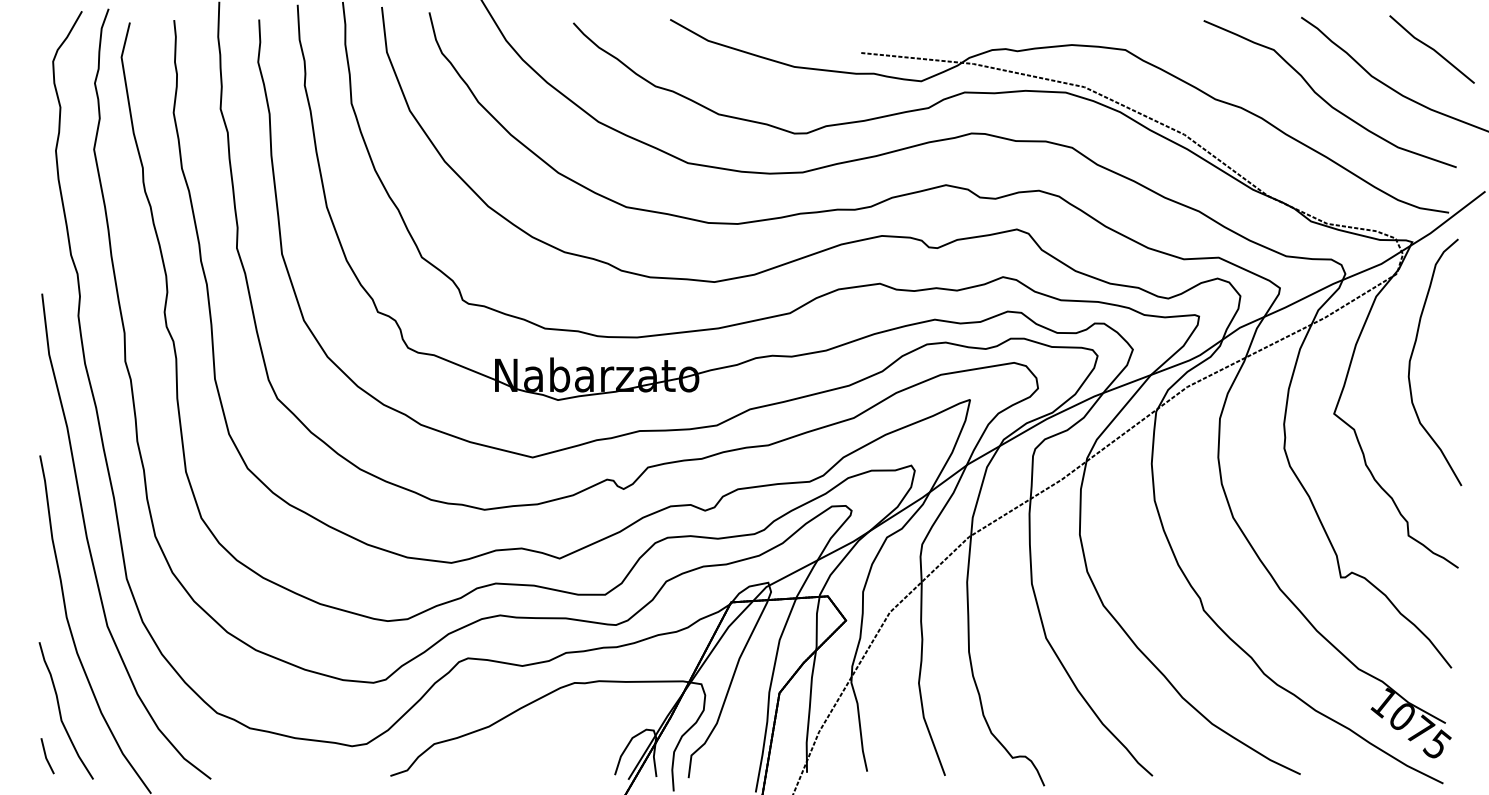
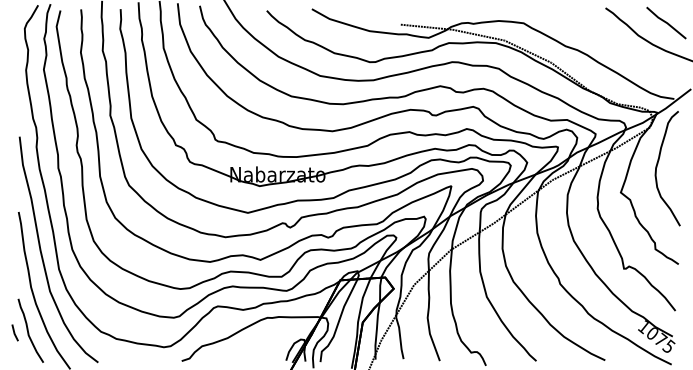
curve: (1324, 97) -> (616, 45), removed
line: (46, 755) -> (14, 332), moved

